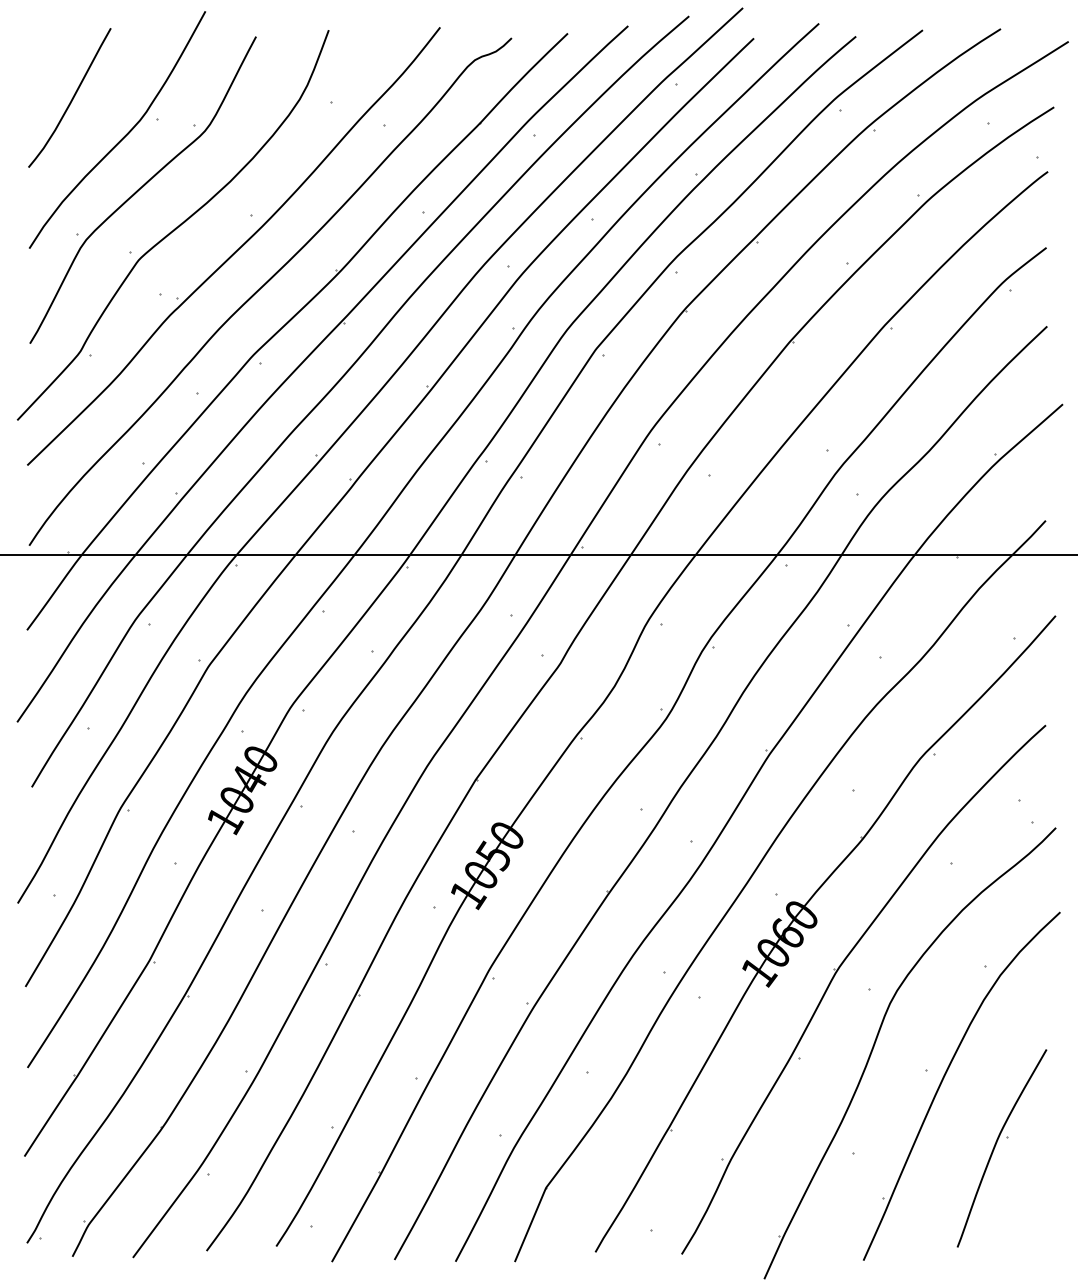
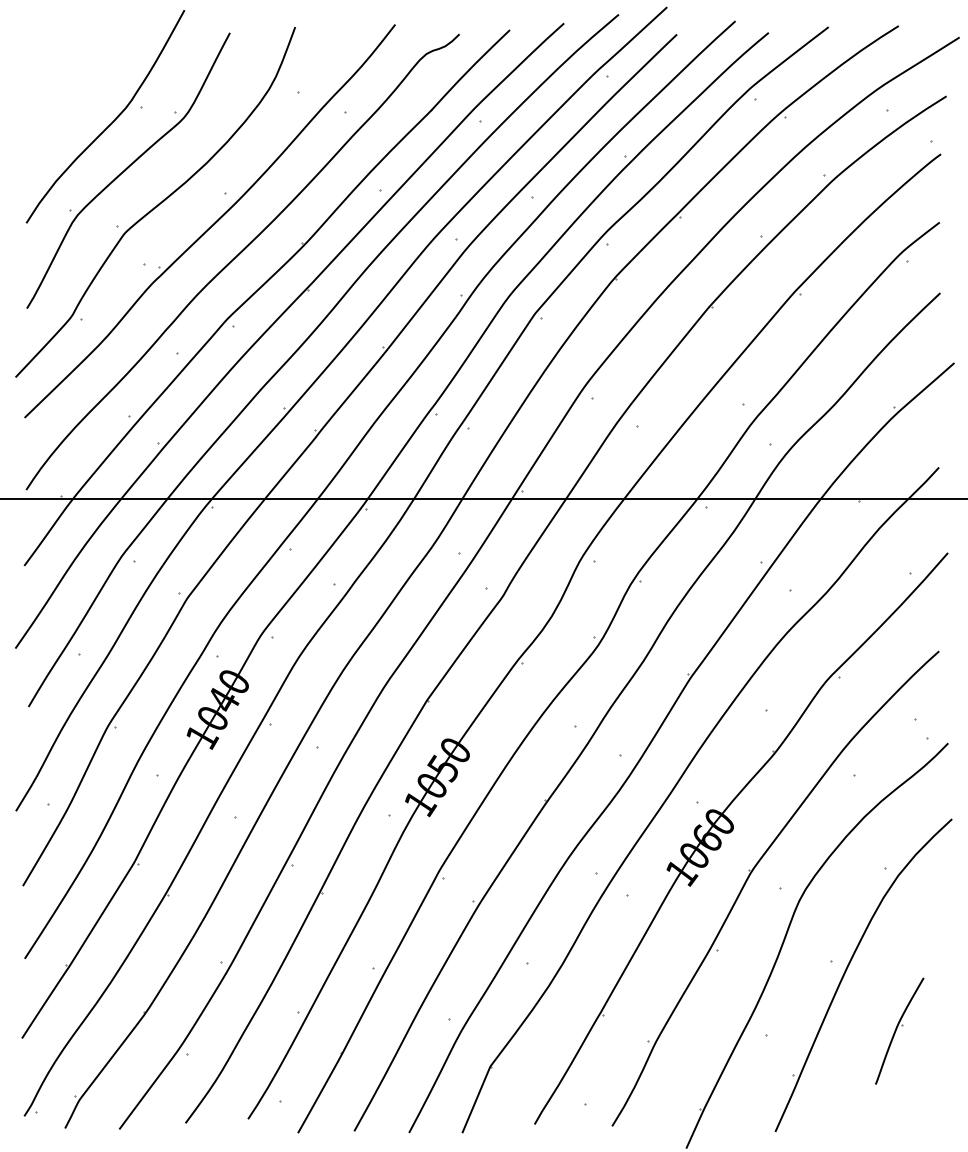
curve: (71, 98) -> (64, 88), removed
part: (1001, 1148) -> (899, 1031), size x0.6

